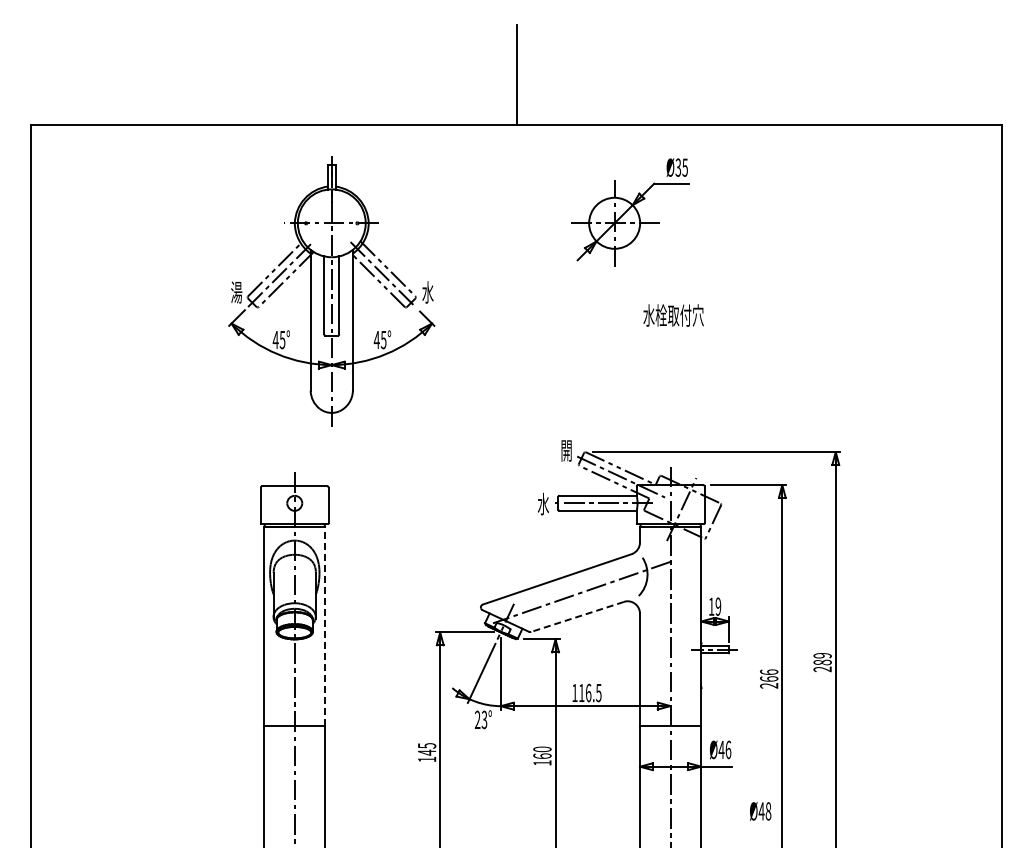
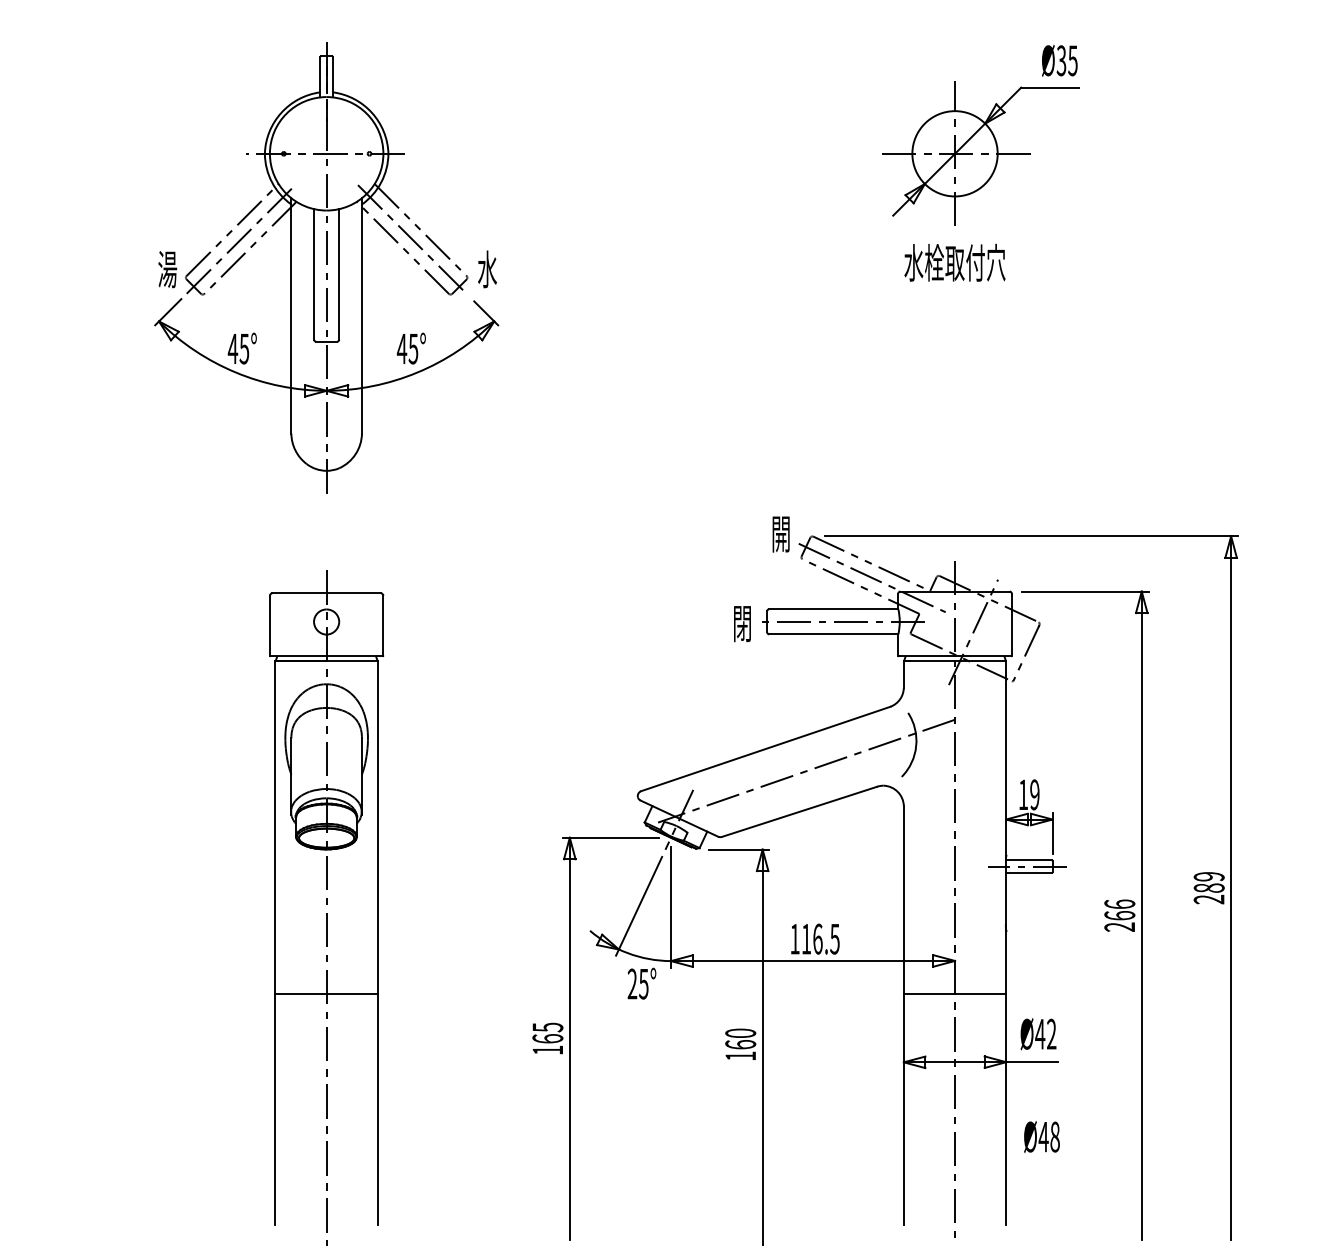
part: (630, 212) -> (981, 135), moved
part: (331, 291) -> (326, 267), moved
text: (673, 315) -> (954, 262), moved
text: (542, 503) -> (740, 622), 水 -> 閉
line: (577, 616) -> (799, 811), dashed -> solid
line: (325, 626) -> (378, 827), dashed -> solid
text: (484, 718) -> (643, 981), 23° -> 25°
text: (728, 749) -> (1051, 1033), Ø46 -> Ø42
text: (426, 752) -> (546, 1038), 145 -> 165
text: (760, 811) -> (1041, 1137), moved

